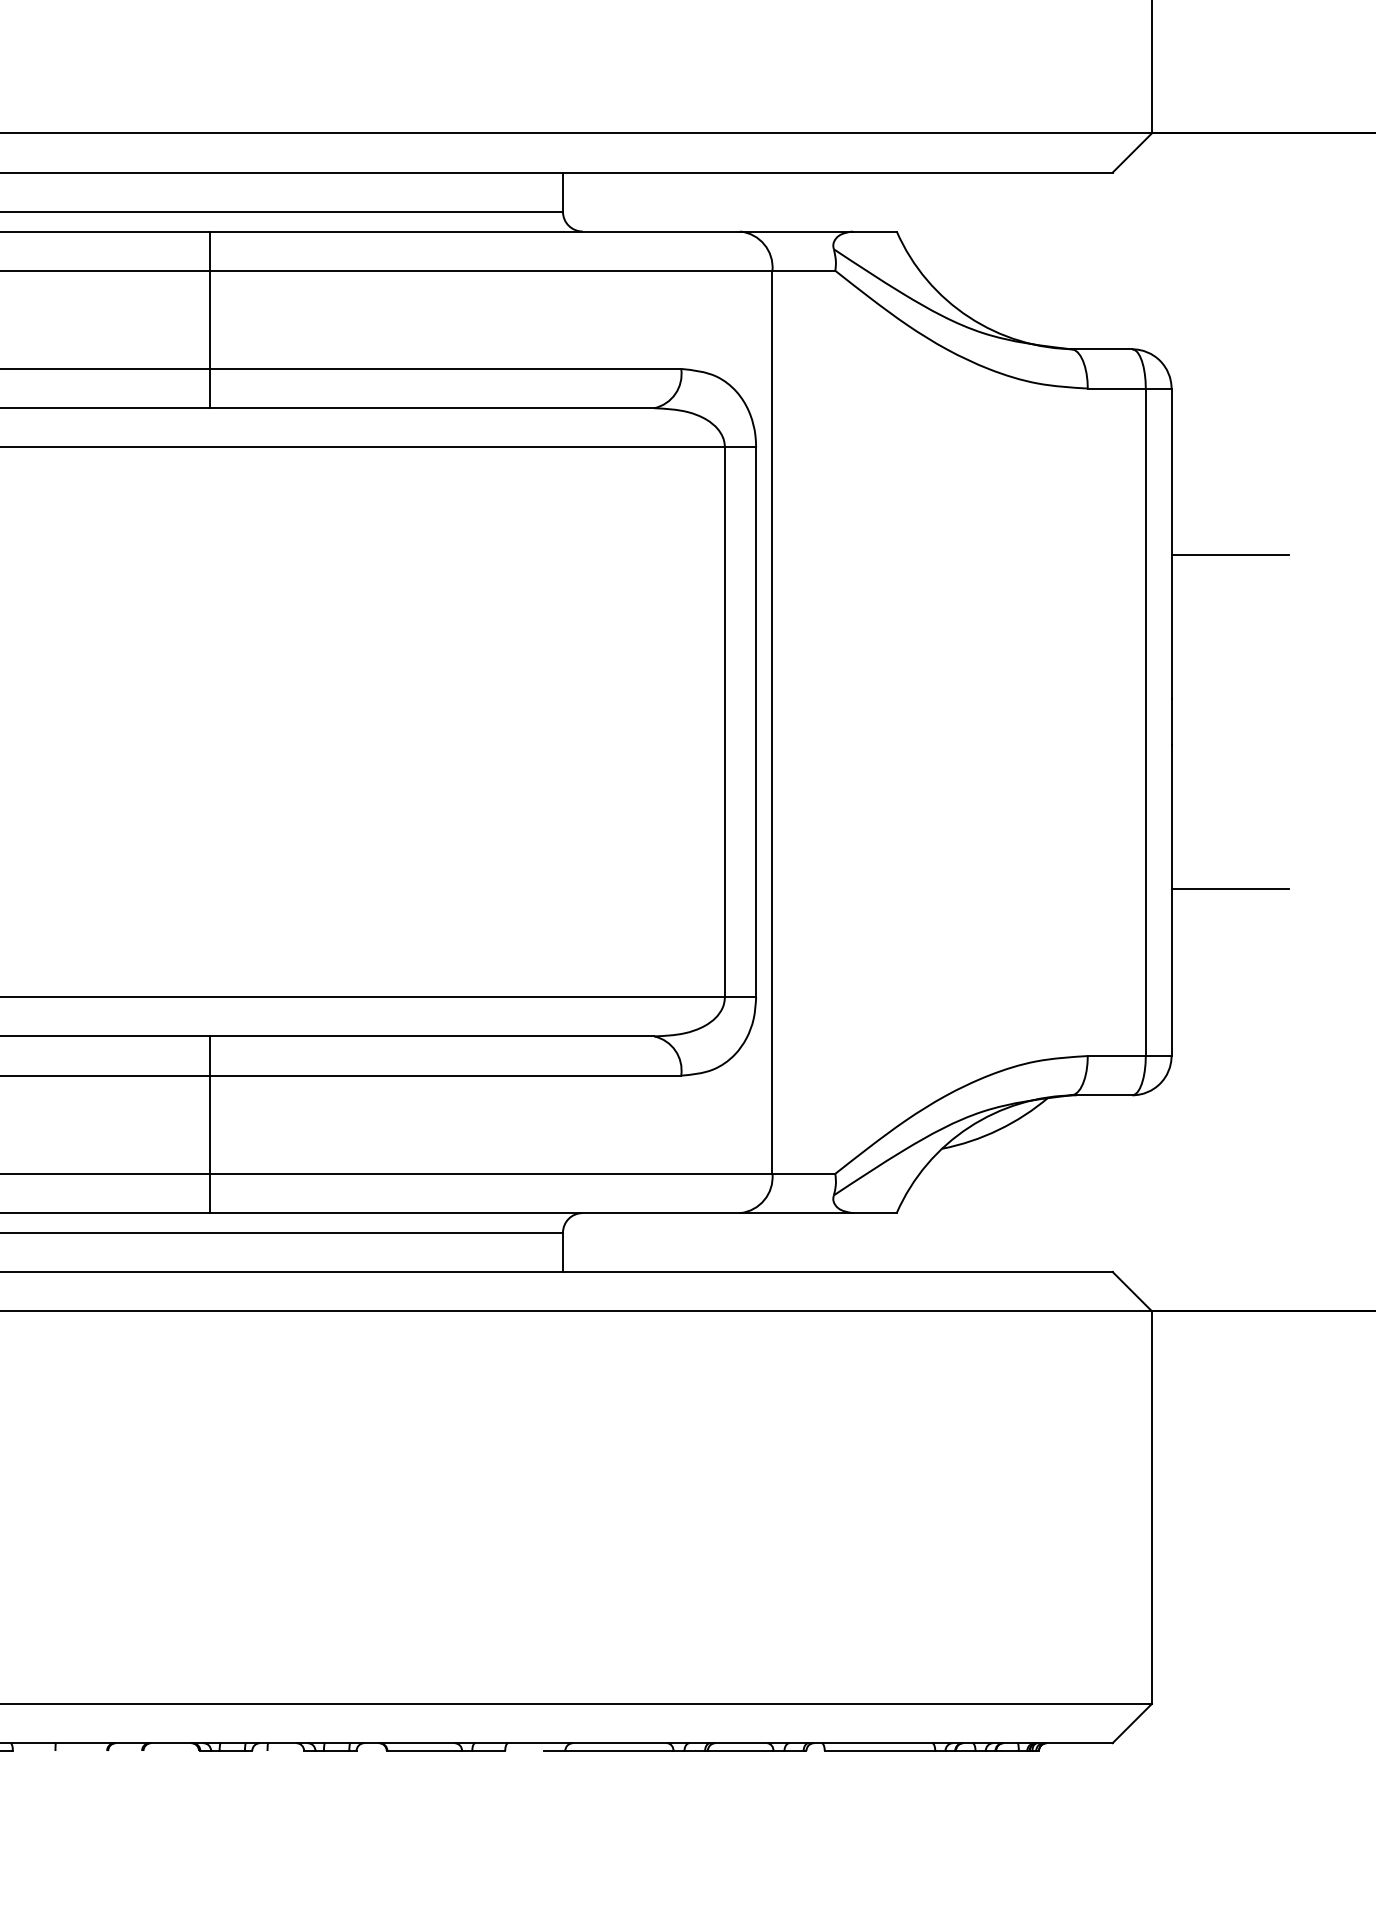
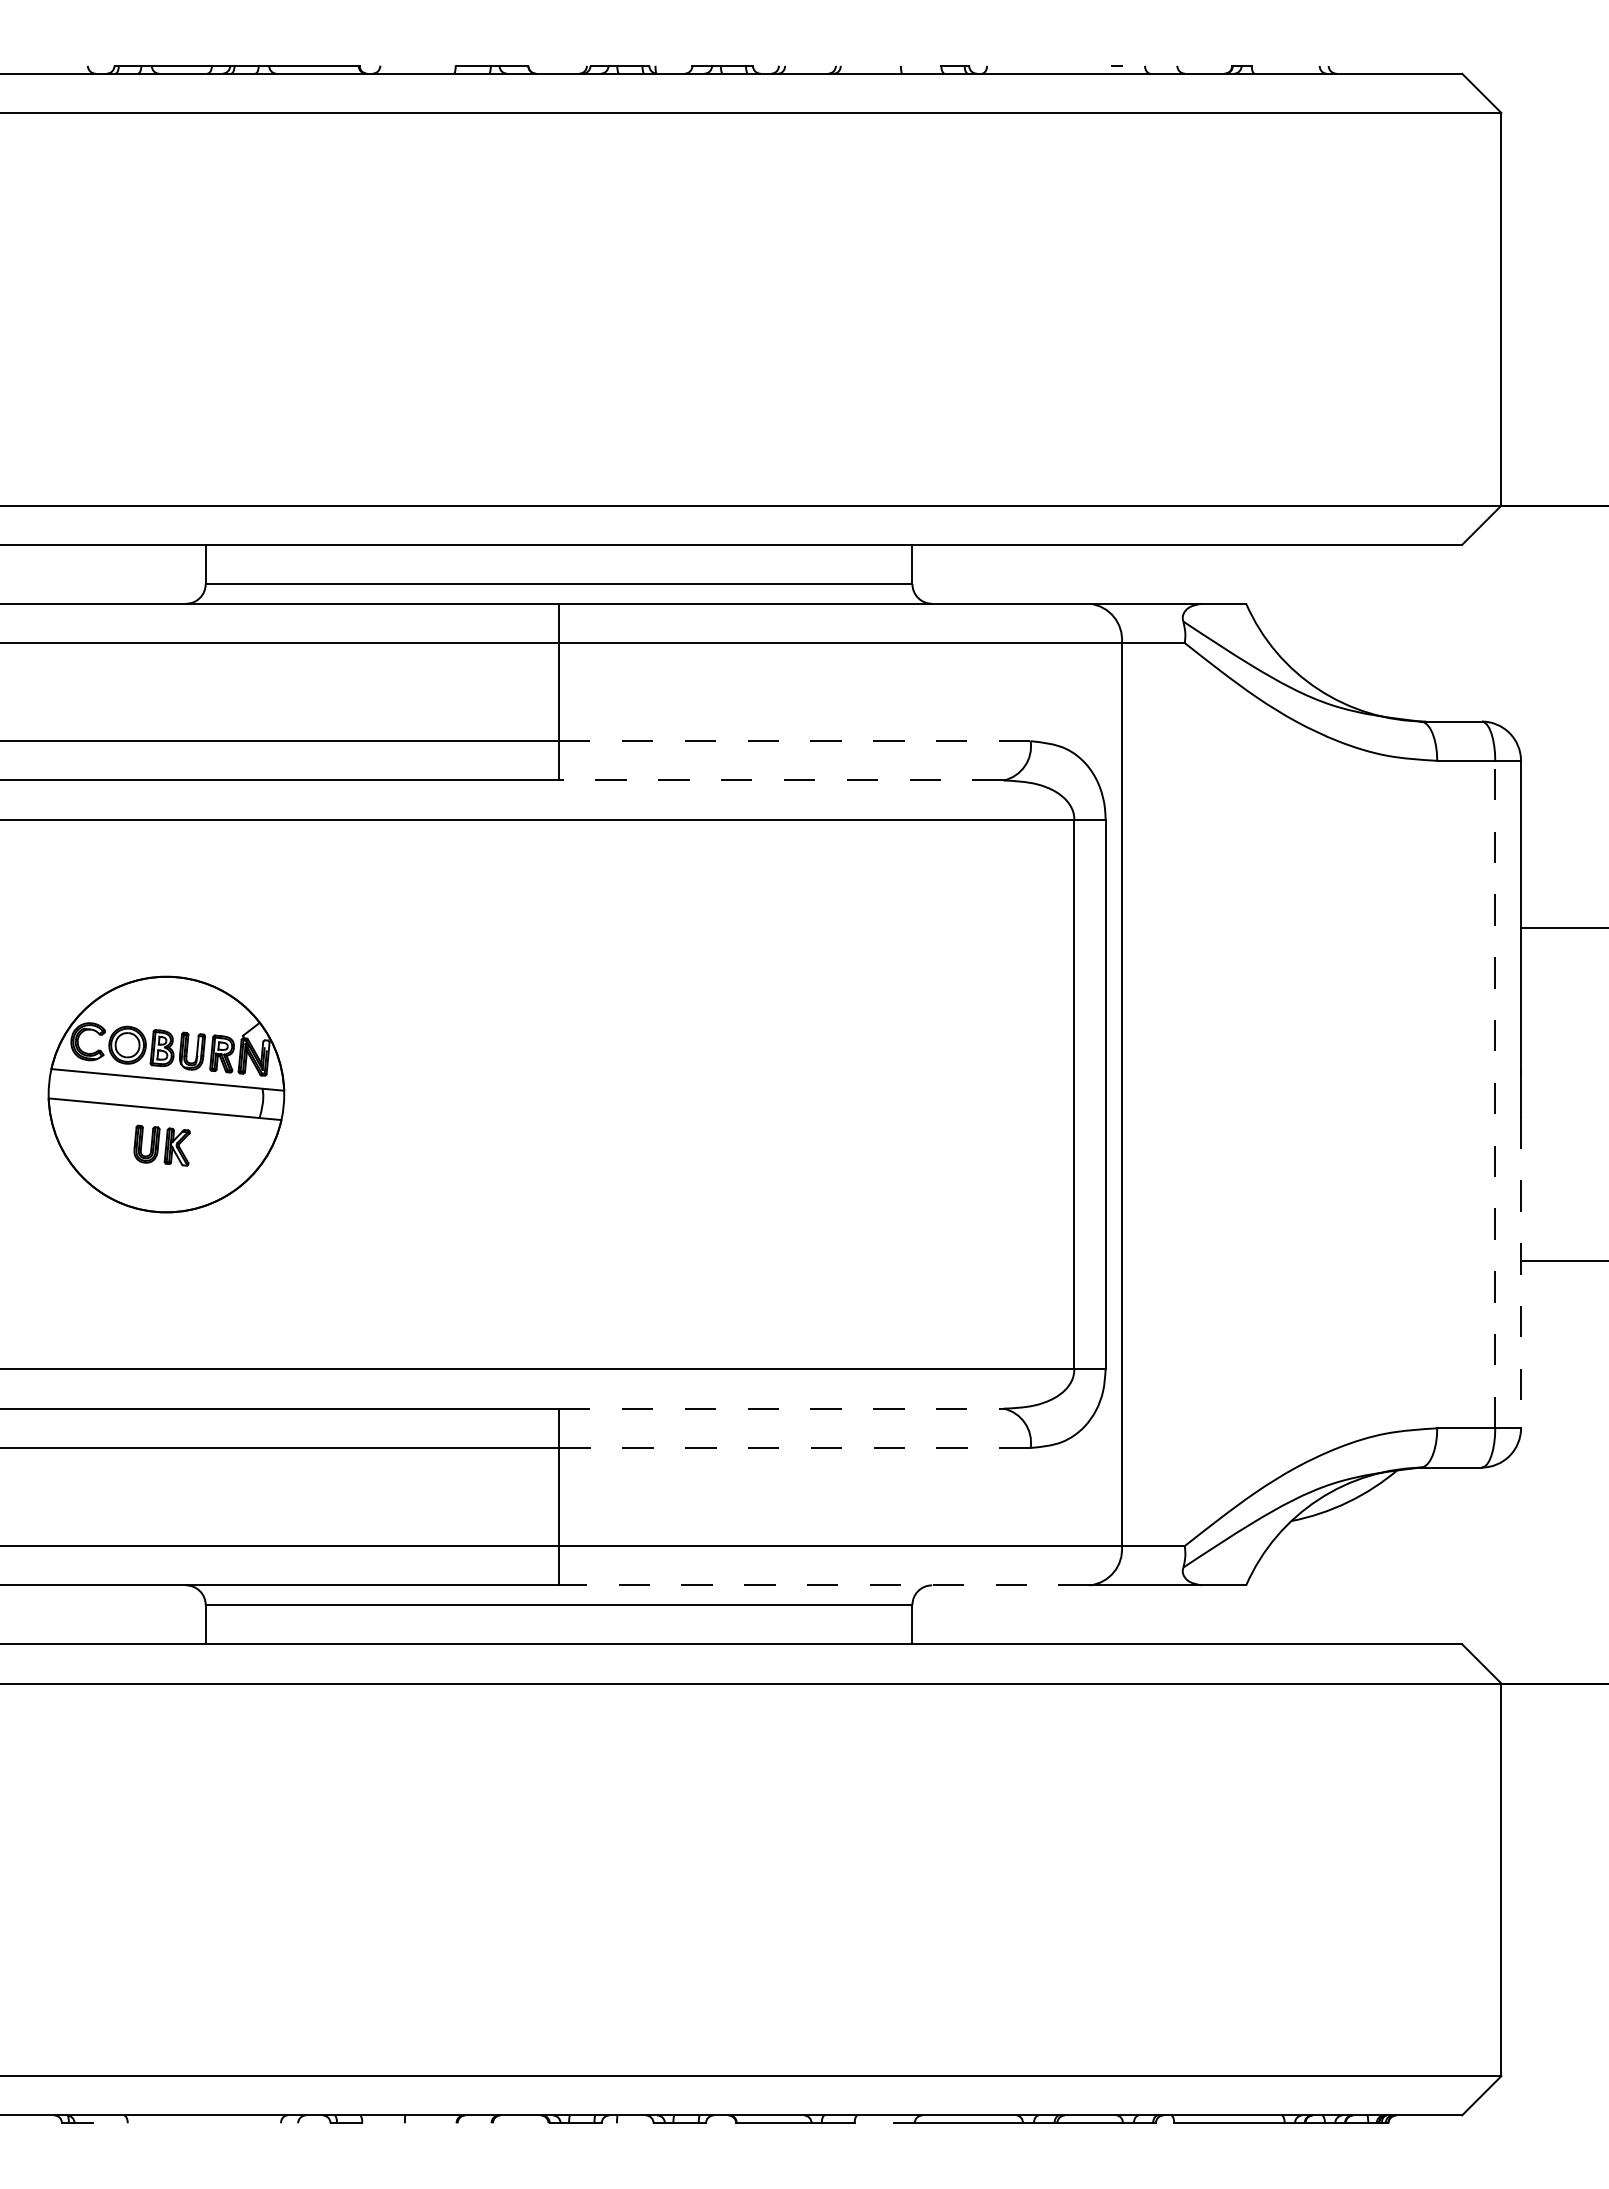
line: (445, 369) -> (794, 741), solid -> dashed
line: (431, 408) -> (780, 780), solid -> dashed
line: (1146, 722) -> (1495, 1094), solid -> dashed
line: (1172, 901) -> (1521, 1273), solid -> dashed
line: (432, 1036) -> (781, 1408), solid -> dashed
line: (445, 1075) -> (794, 1447), solid -> dashed
line: (474, 1213) -> (823, 1585), solid -> dashed

